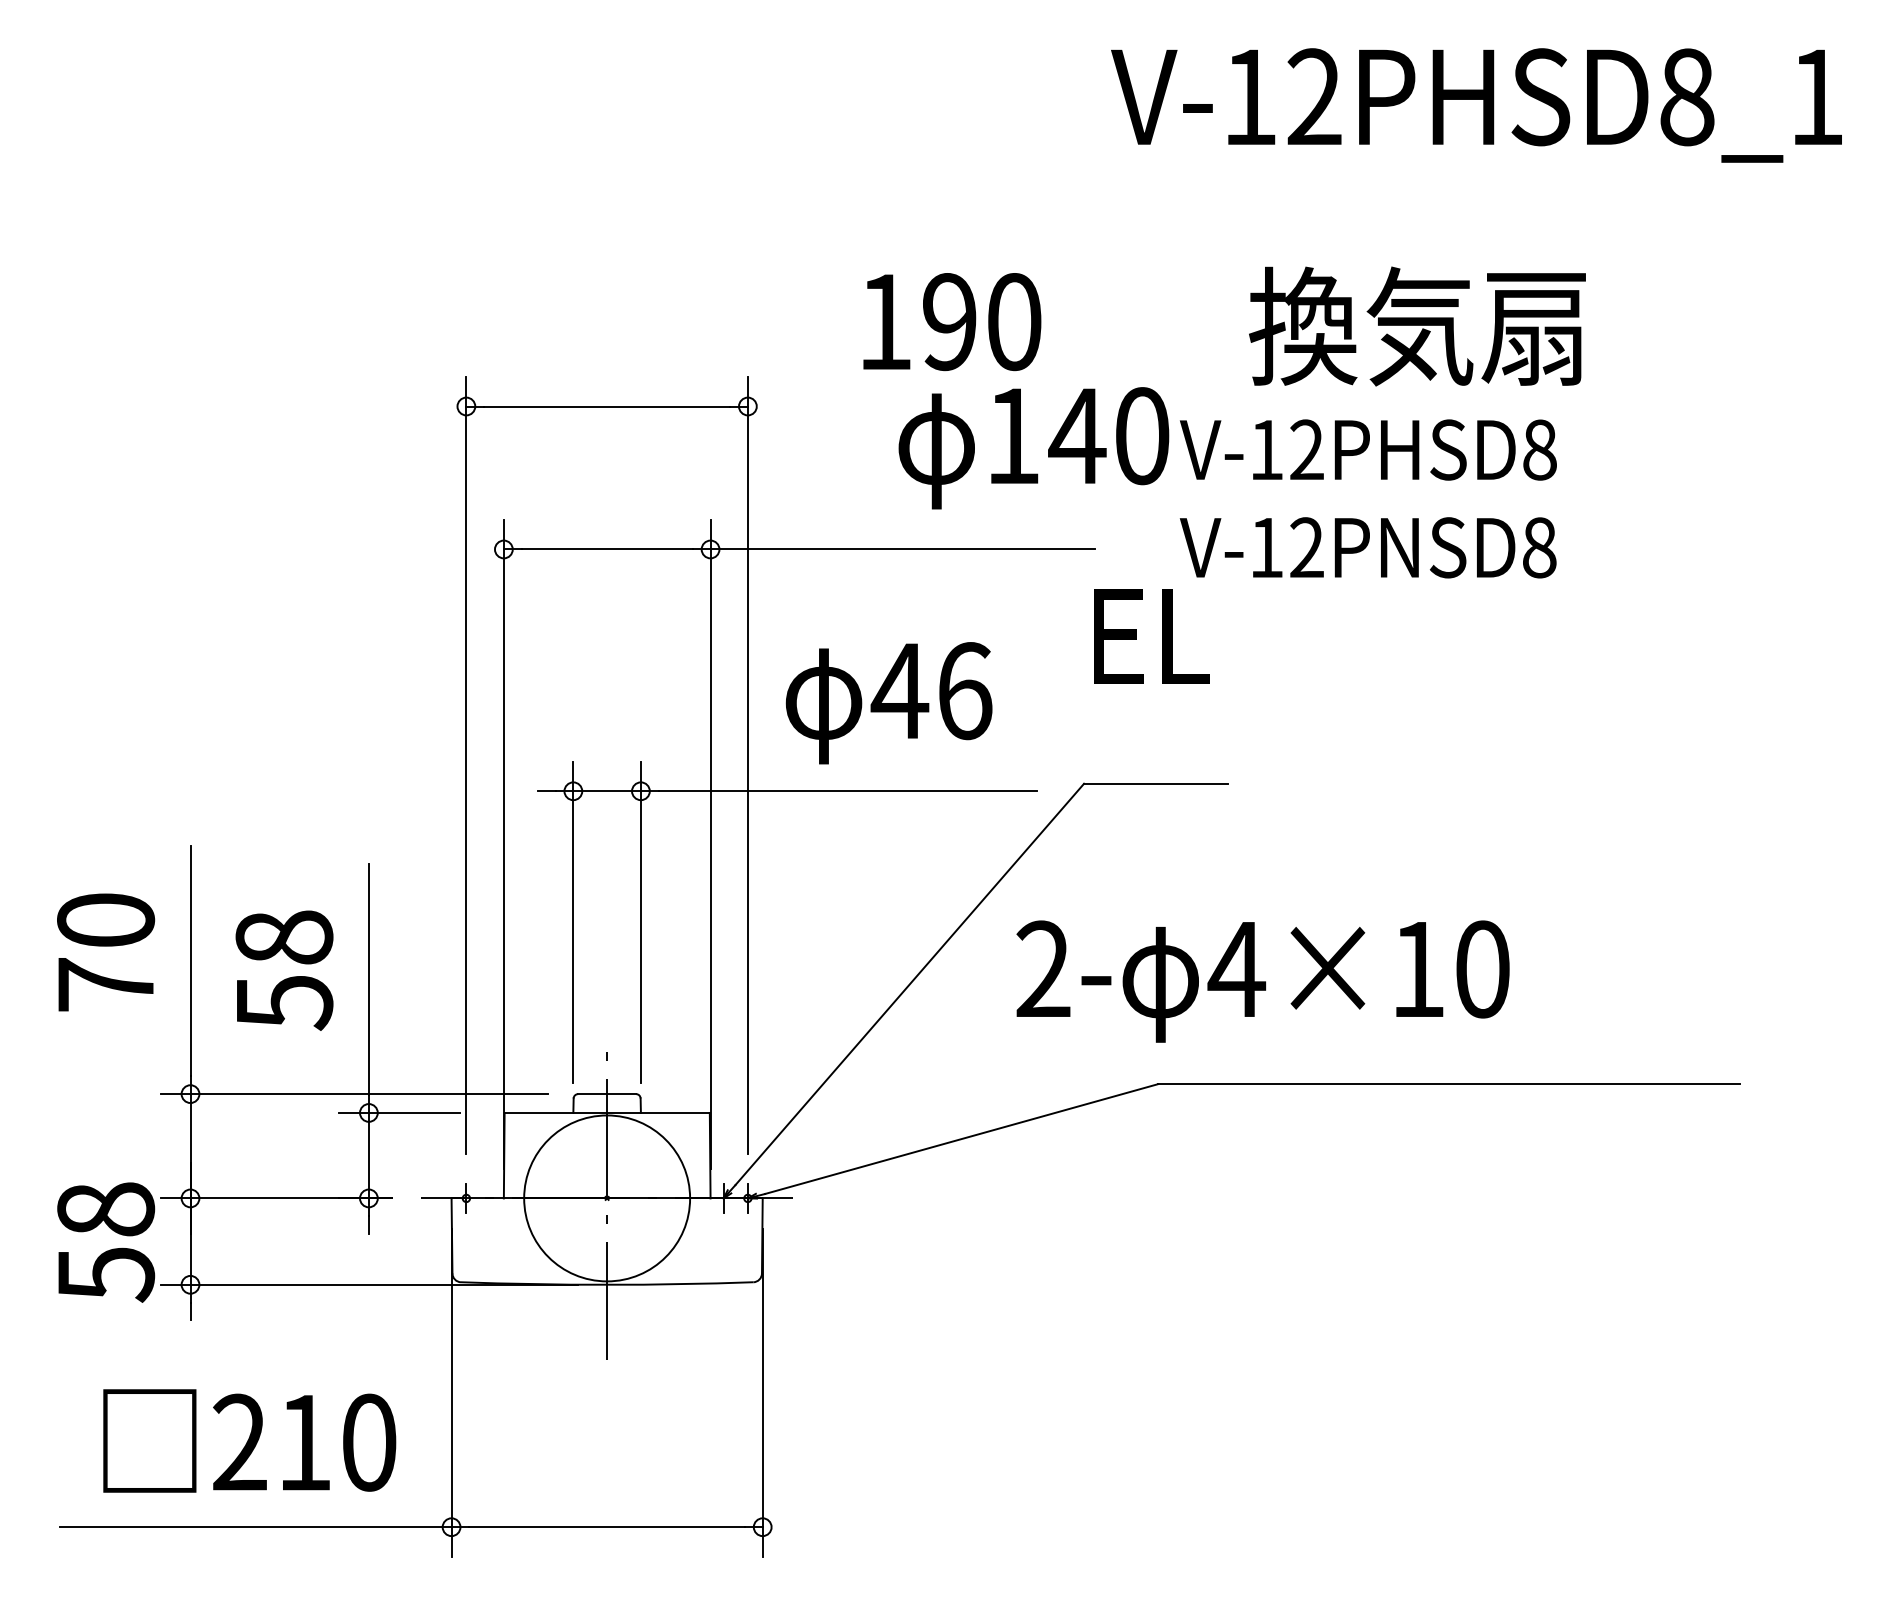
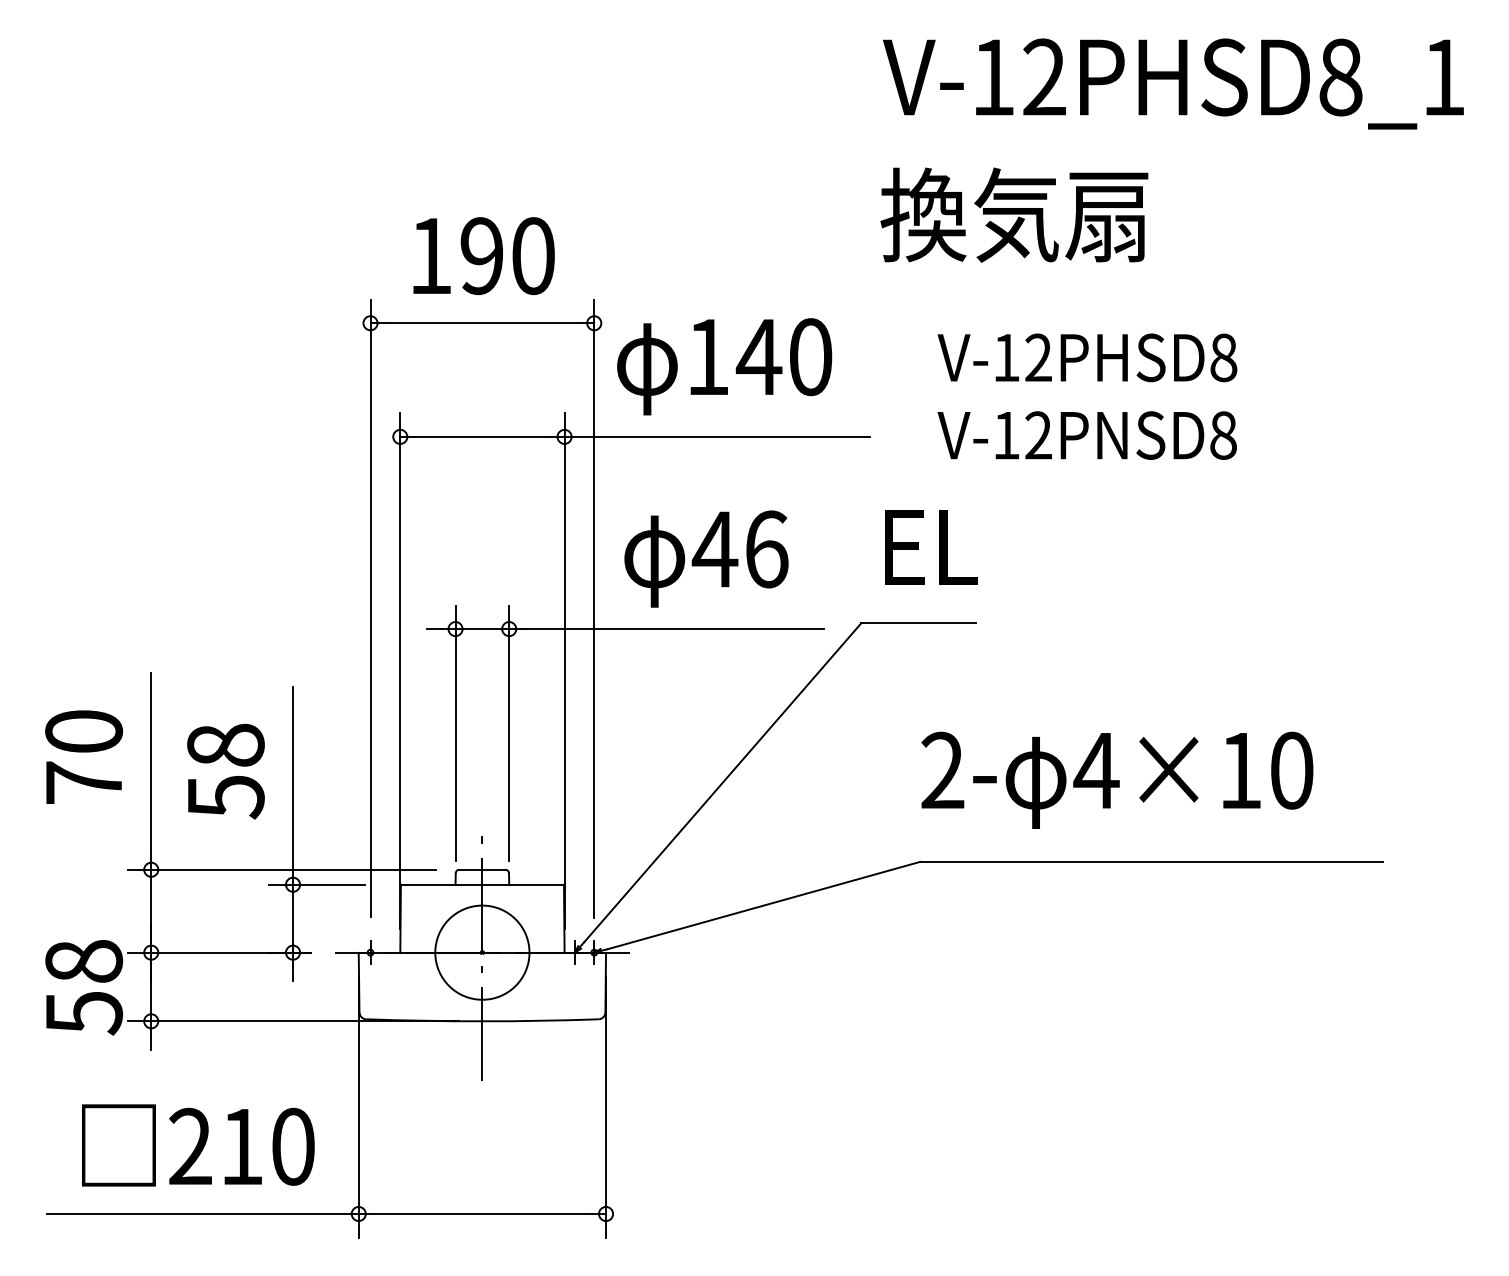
text: (952, 322) -> (484, 256), moved
text: (1417, 326) -> (1014, 215), moved
text: (1033, 448) -> (724, 366), moved
text: (1151, 636) -> (930, 547), moved
text: (1262, 981) -> (1116, 780), moved
circle: (606, 1198) -> (481, 952), size x0.71

